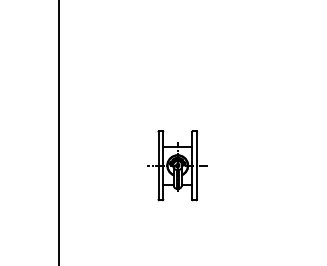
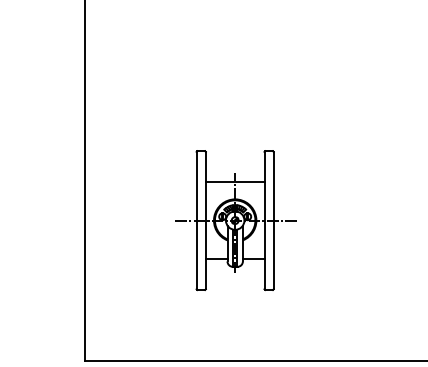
part: (177, 165) -> (235, 220), size x1.6

